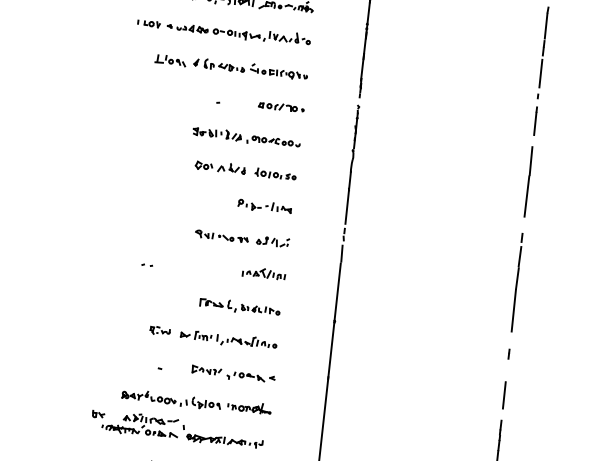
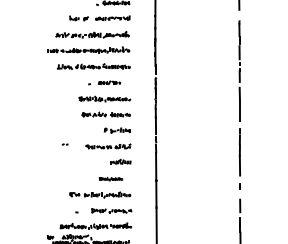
line: (279, 106) -> (108, 82), moved
part: (145, 264) -> (64, 144), moved
part: (238, 305) -> (110, 178), size x0.6

